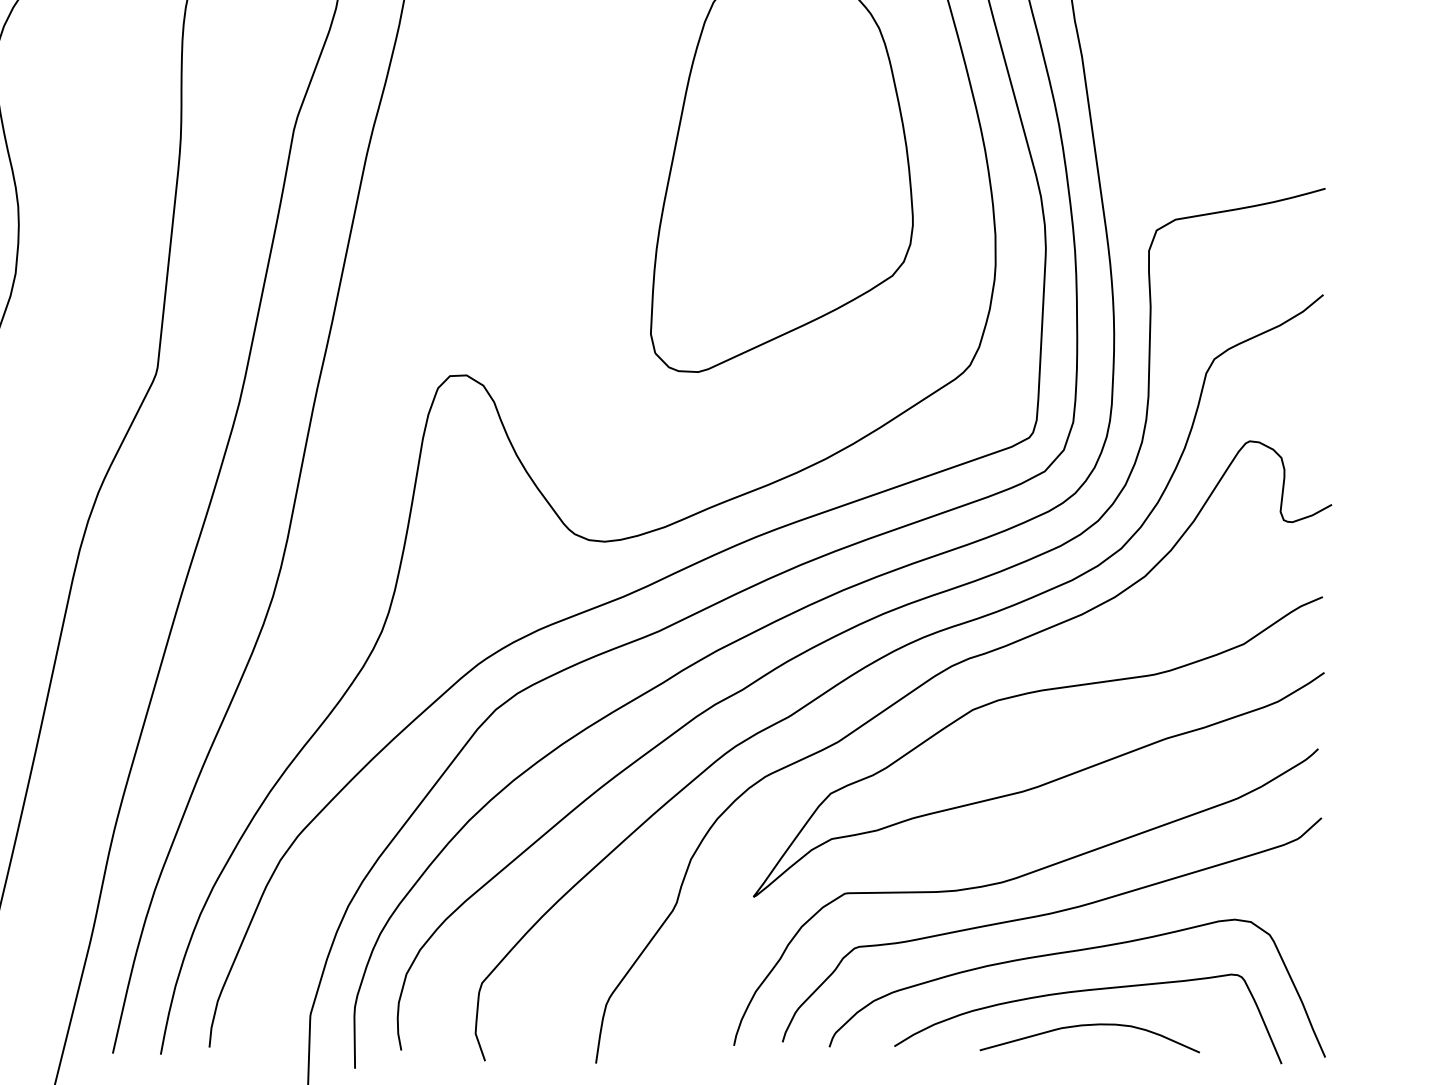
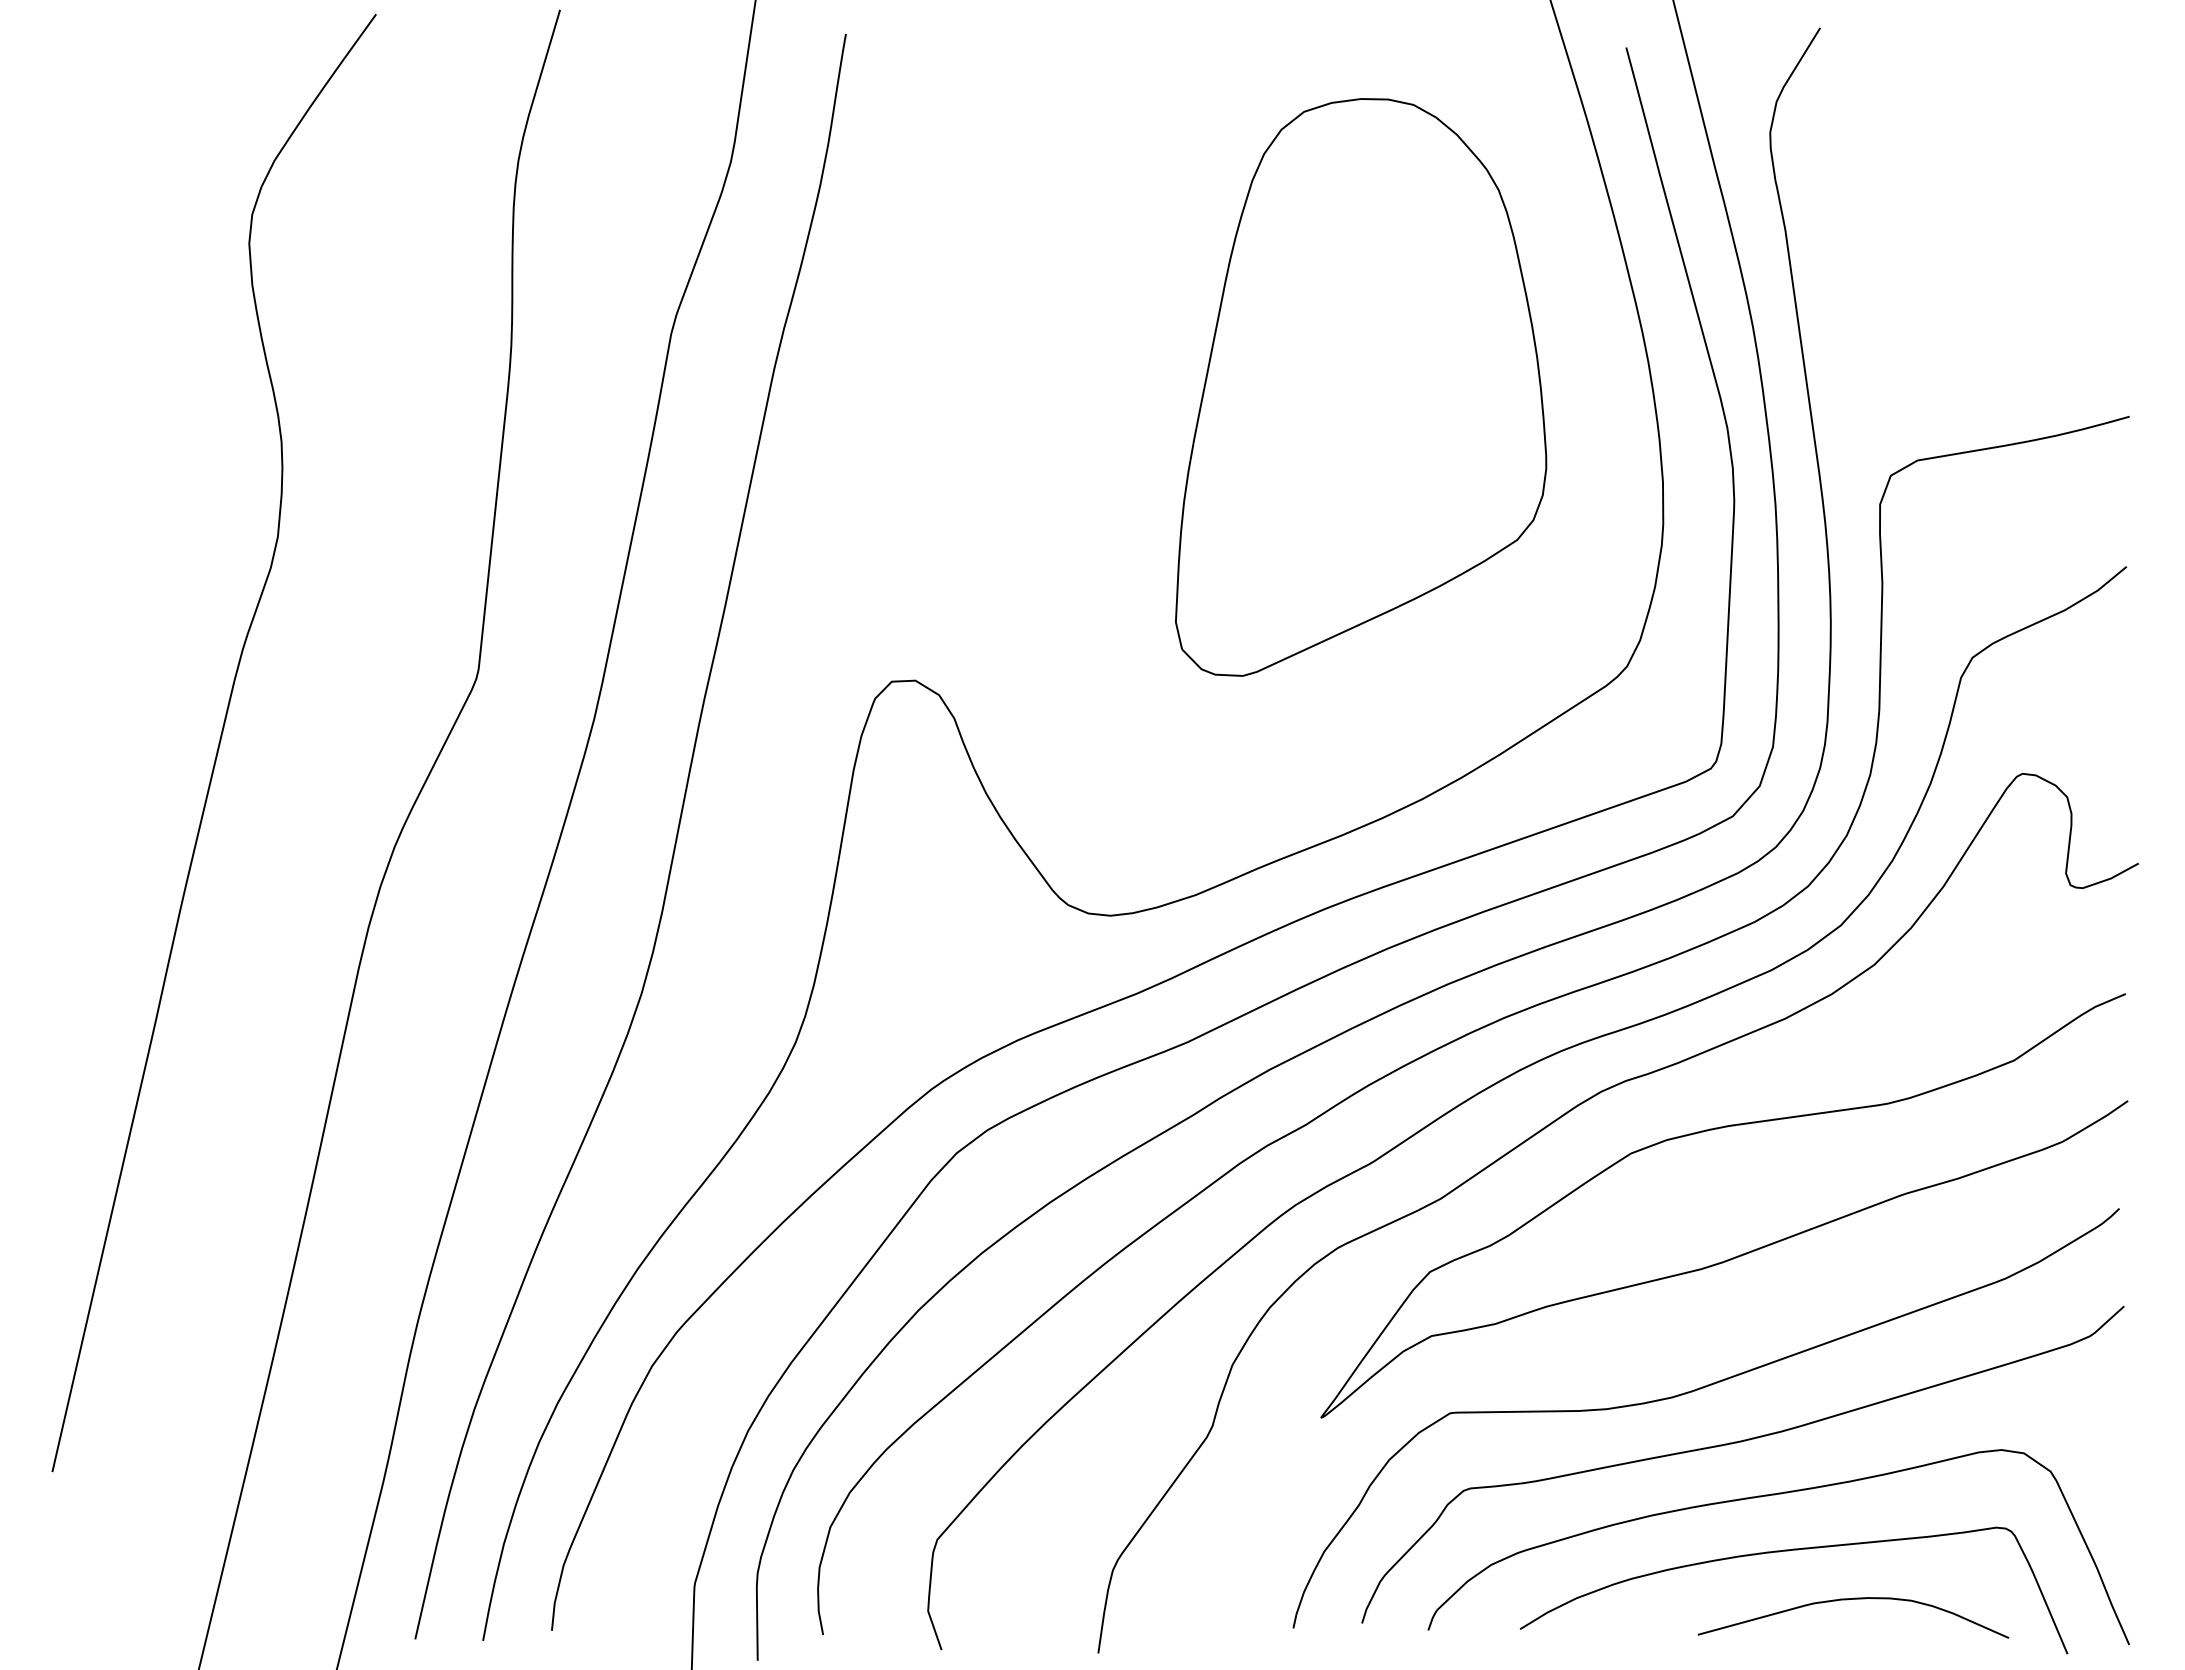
curve: (1089, 1025) -> (1853, 1599), moved

